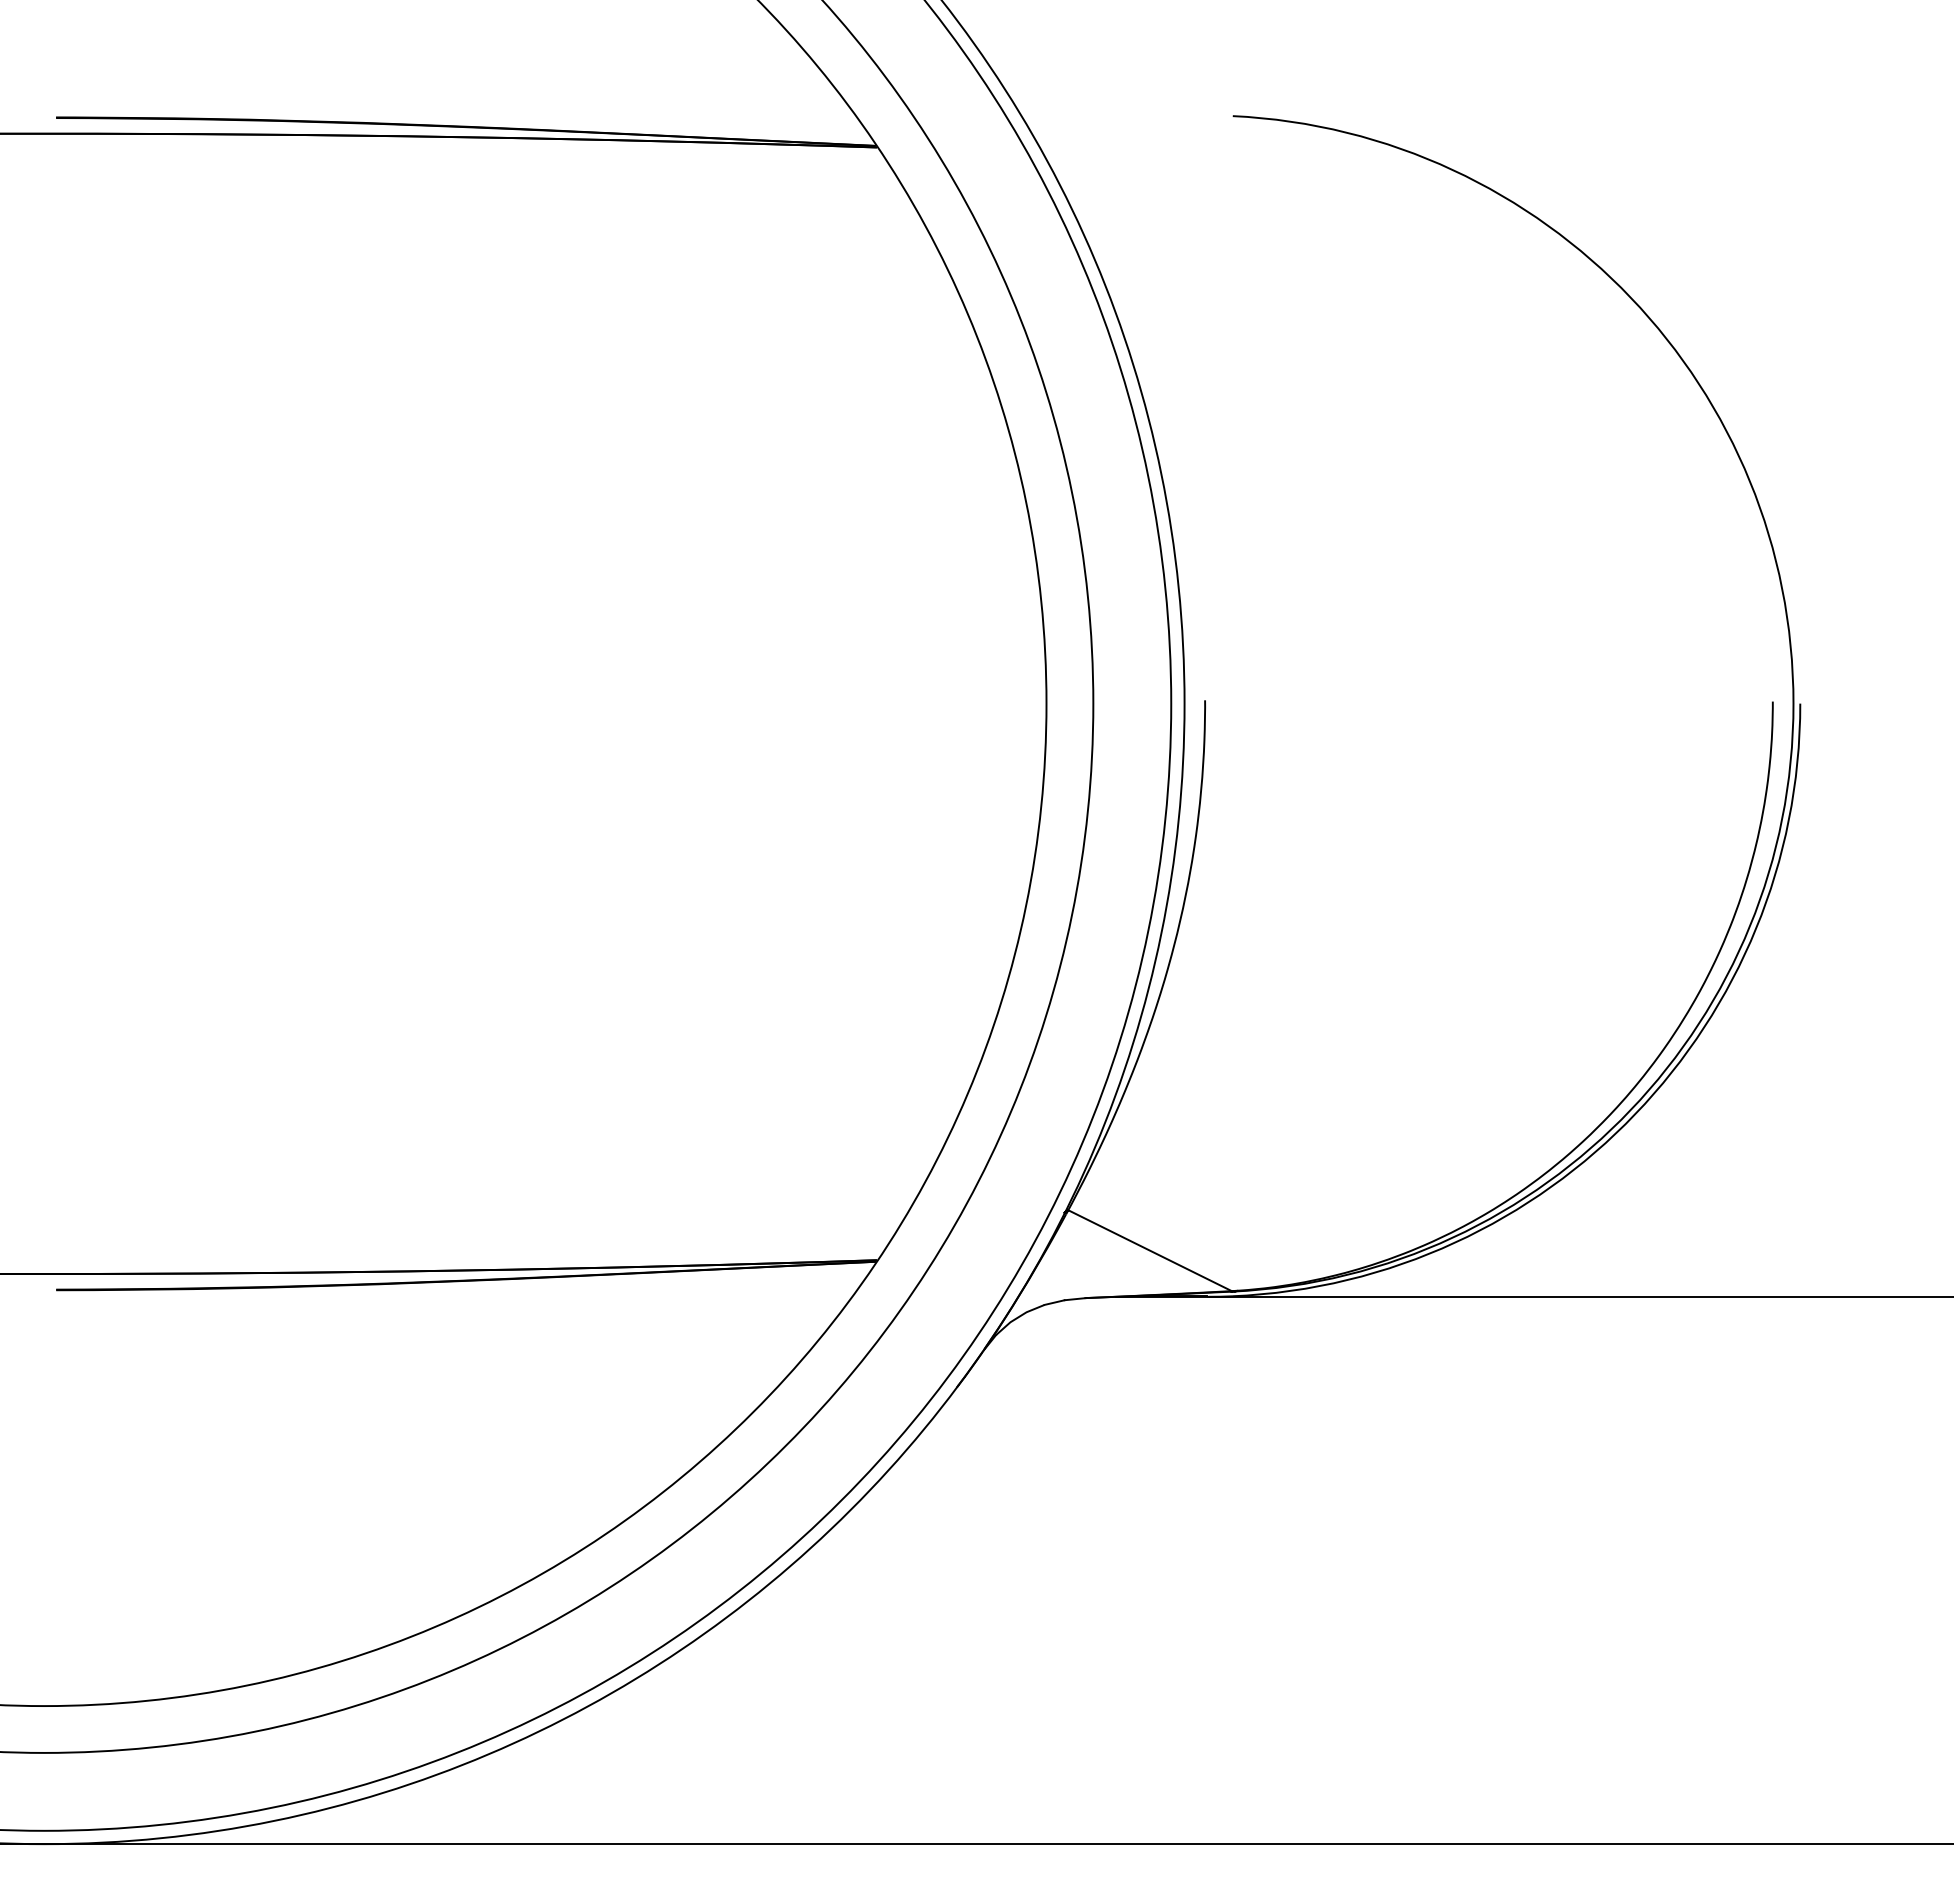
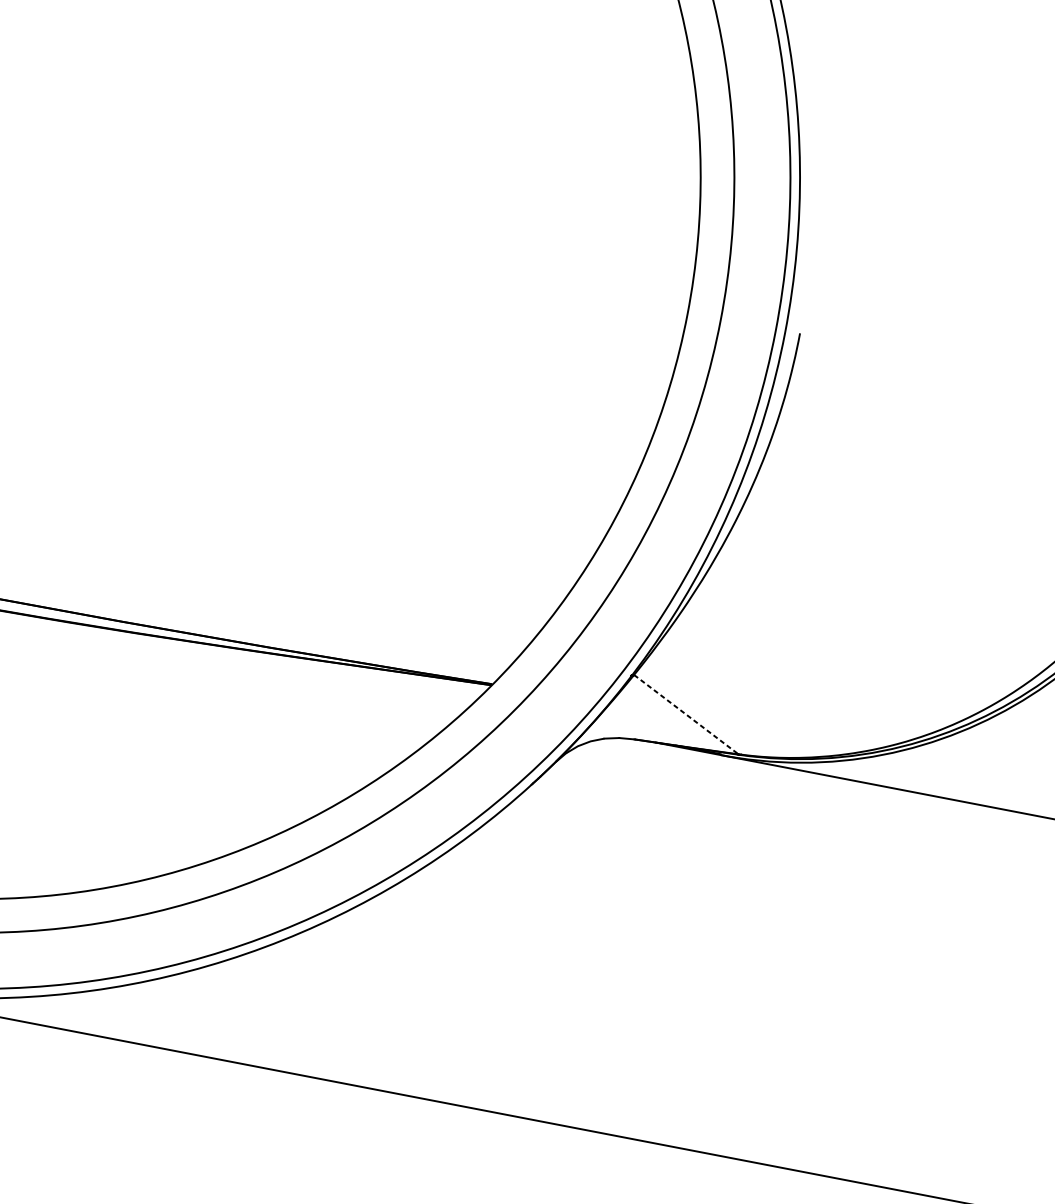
line: (1150, 1250) -> (686, 714), solid -> dashed

